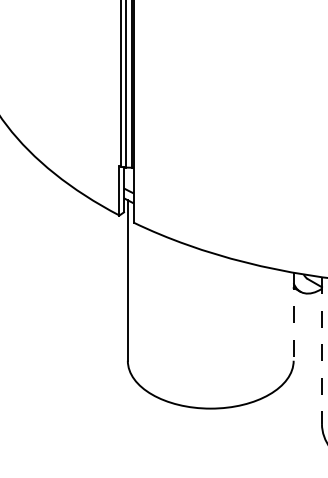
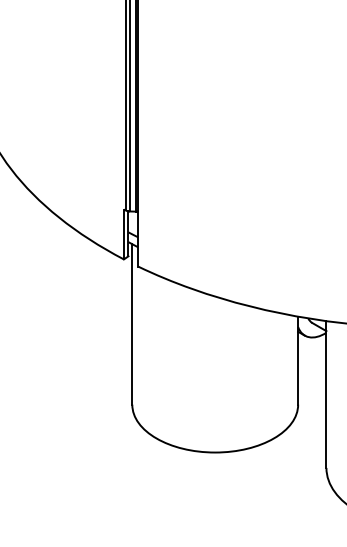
line: (294, 317) -> (298, 361), dashed -> solid
line: (322, 351) -> (326, 395), dashed -> solid

